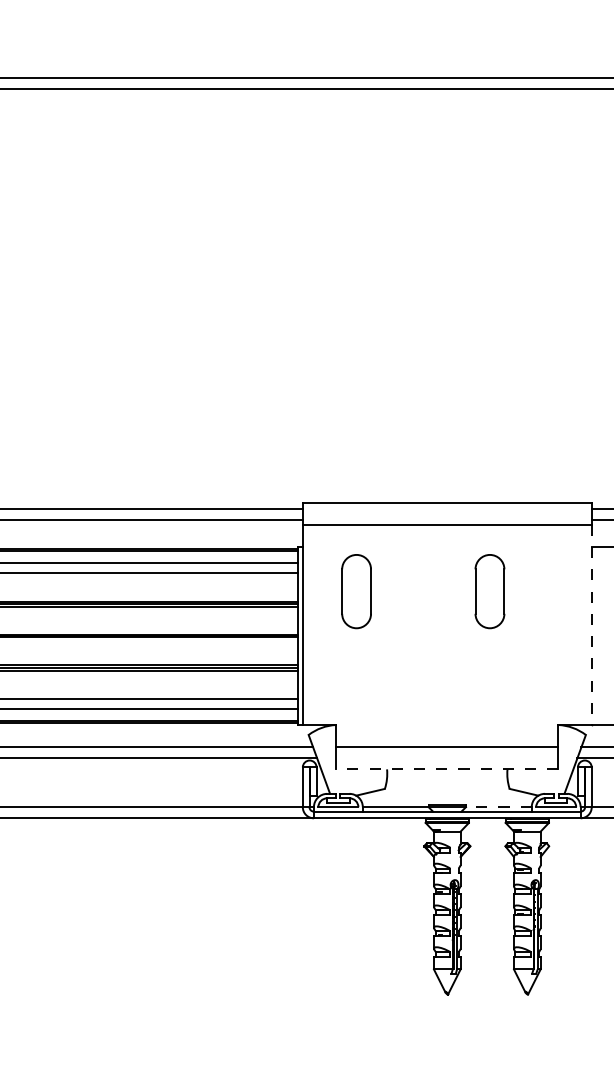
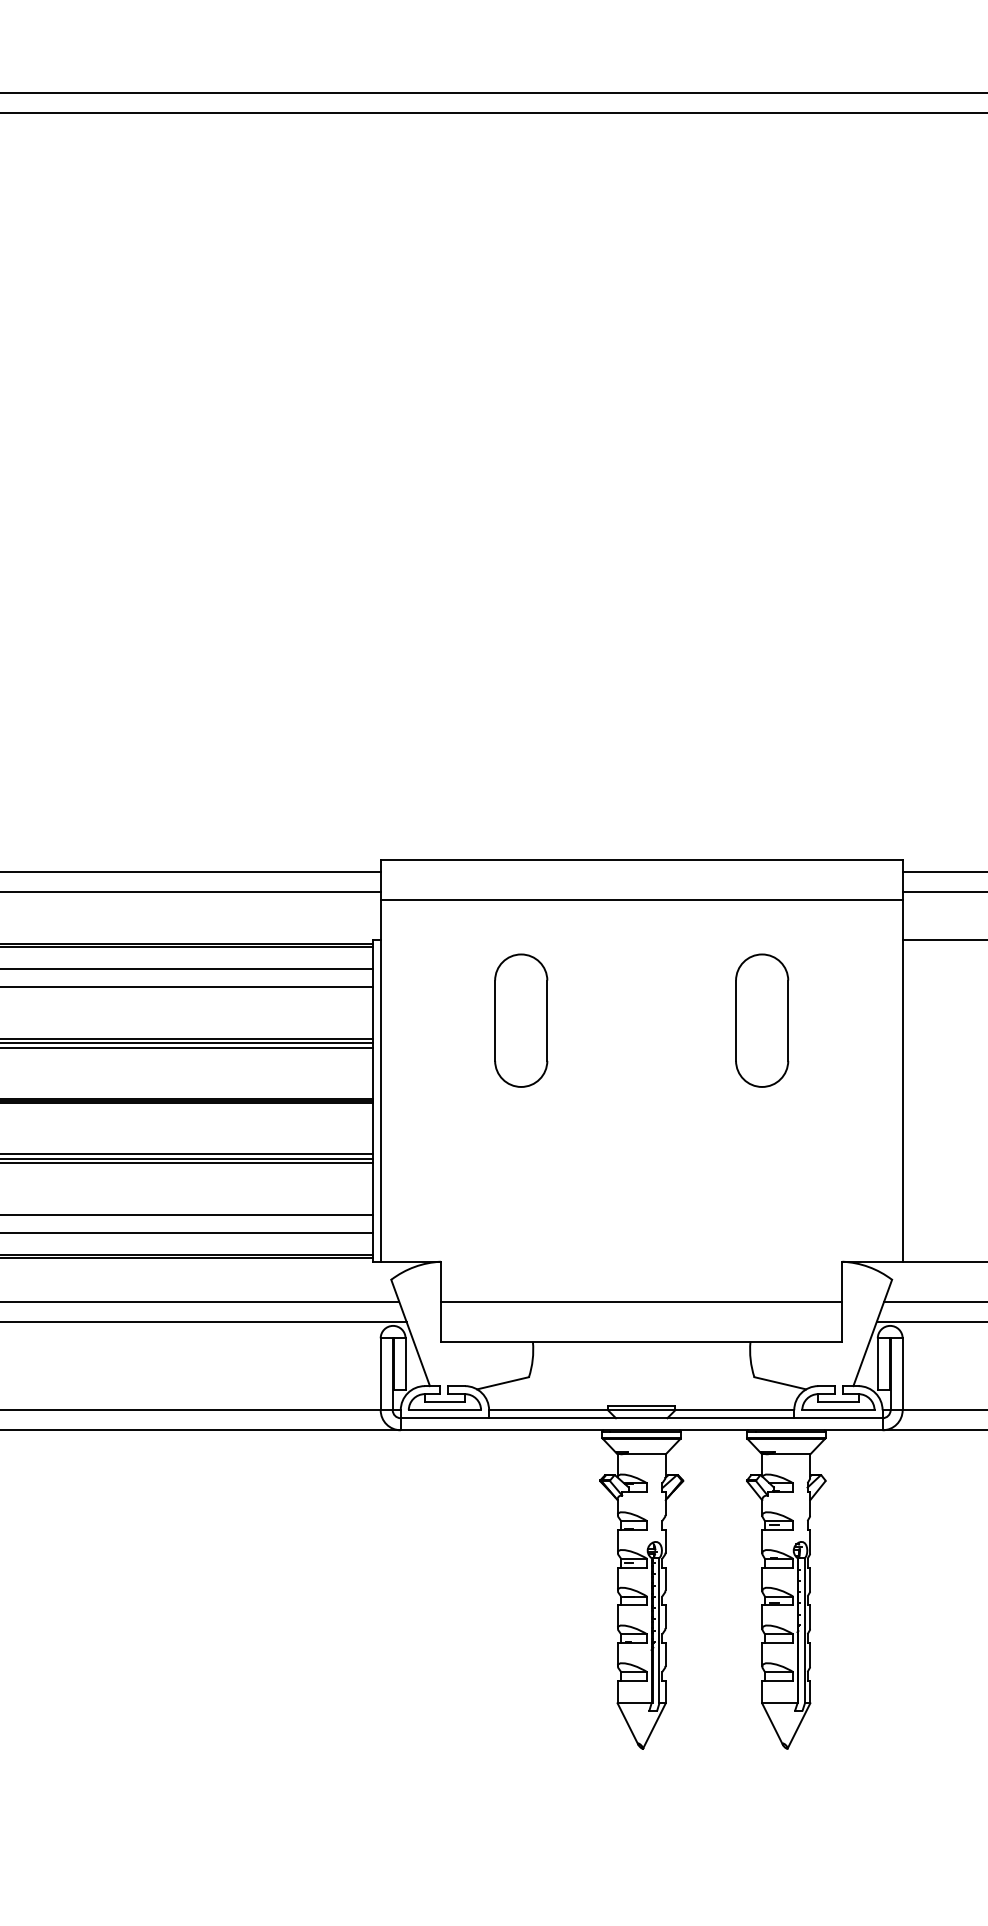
part: (356, 591) -> (521, 1020), moved
part: (489, 591) -> (761, 1020), moved
line: (591, 625) -> (902, 1081), dashed -> solid
line: (446, 769) -> (640, 1342), dashed -> solid
line: (498, 807) -> (734, 1410), dashed -> solid

